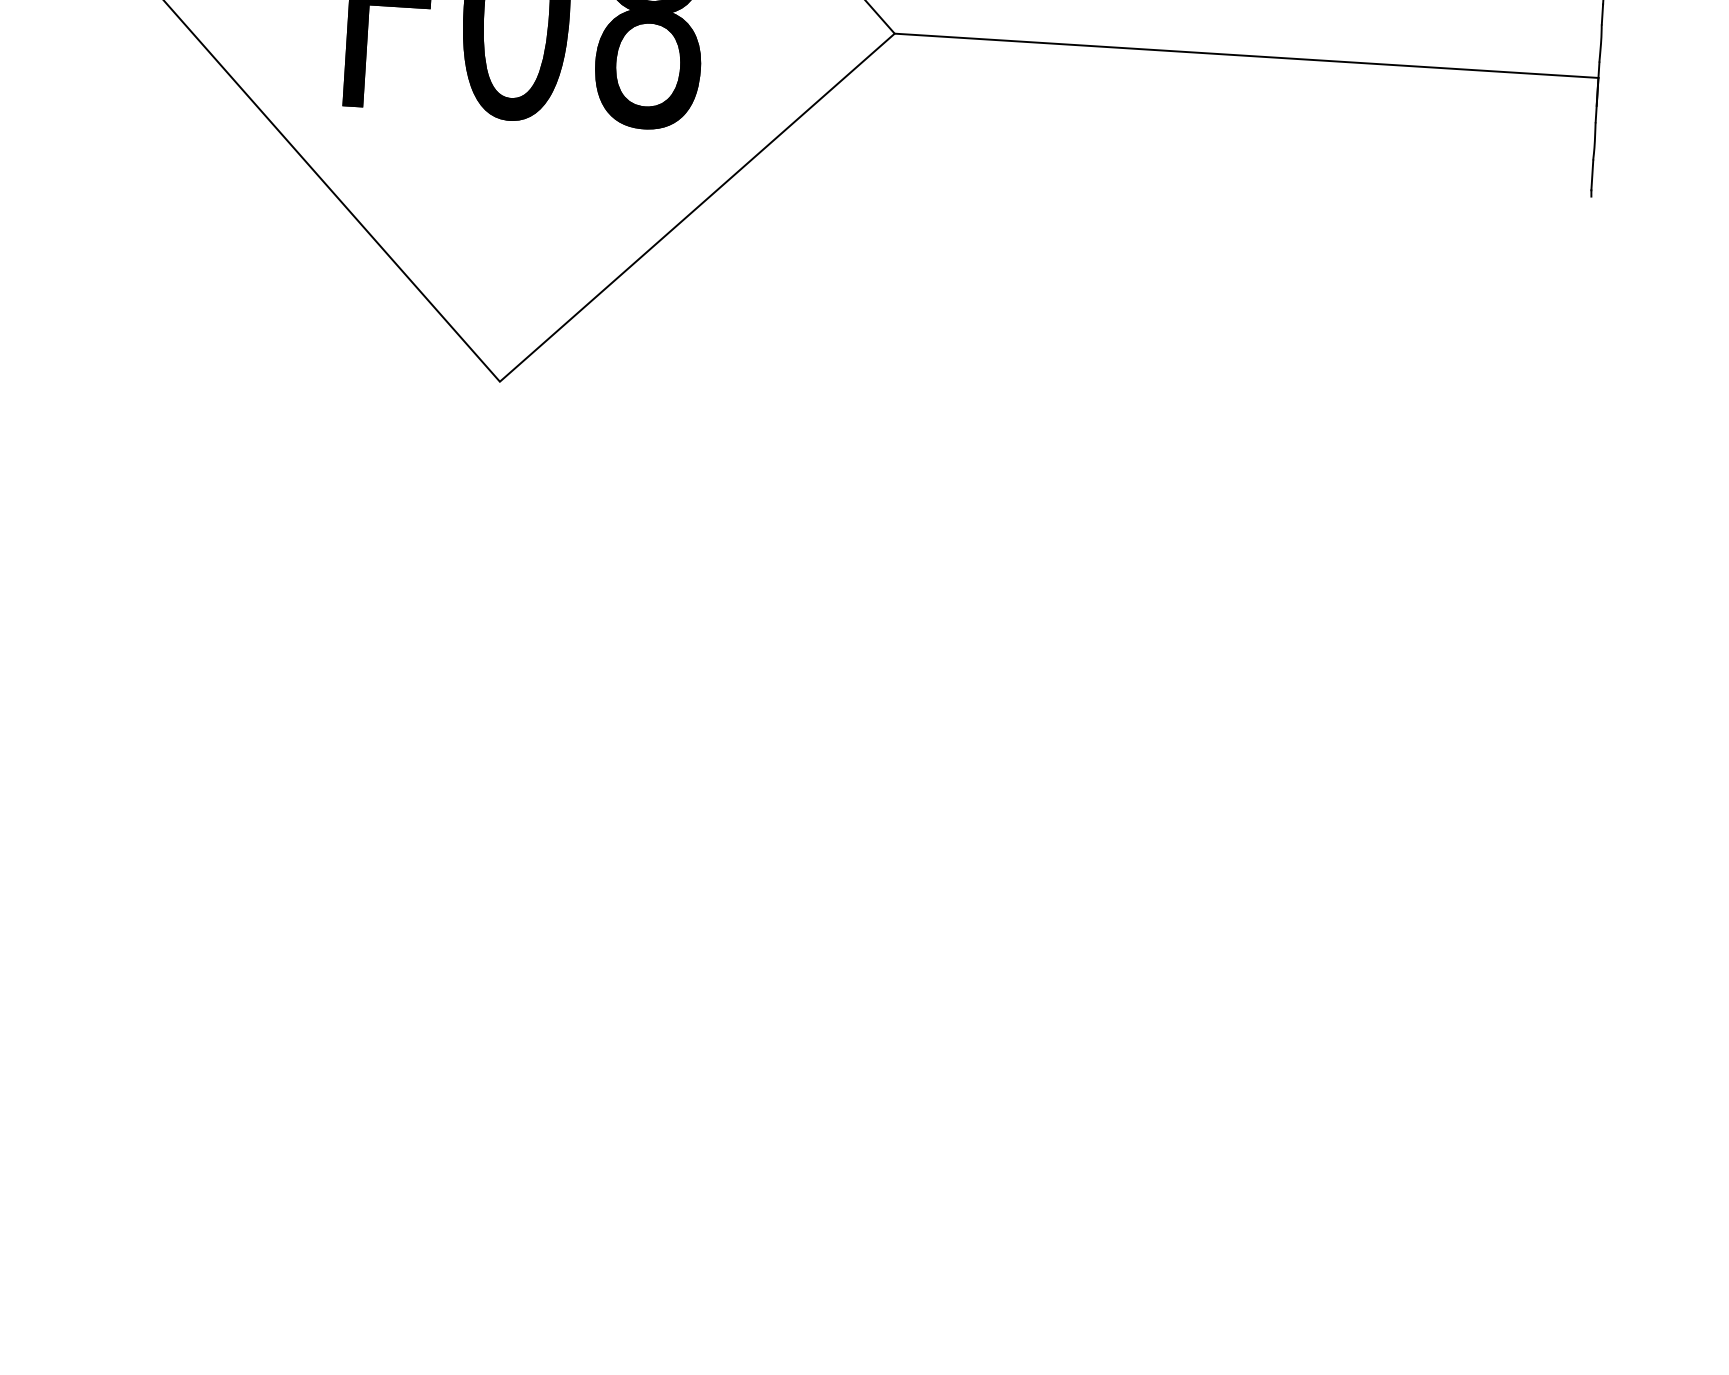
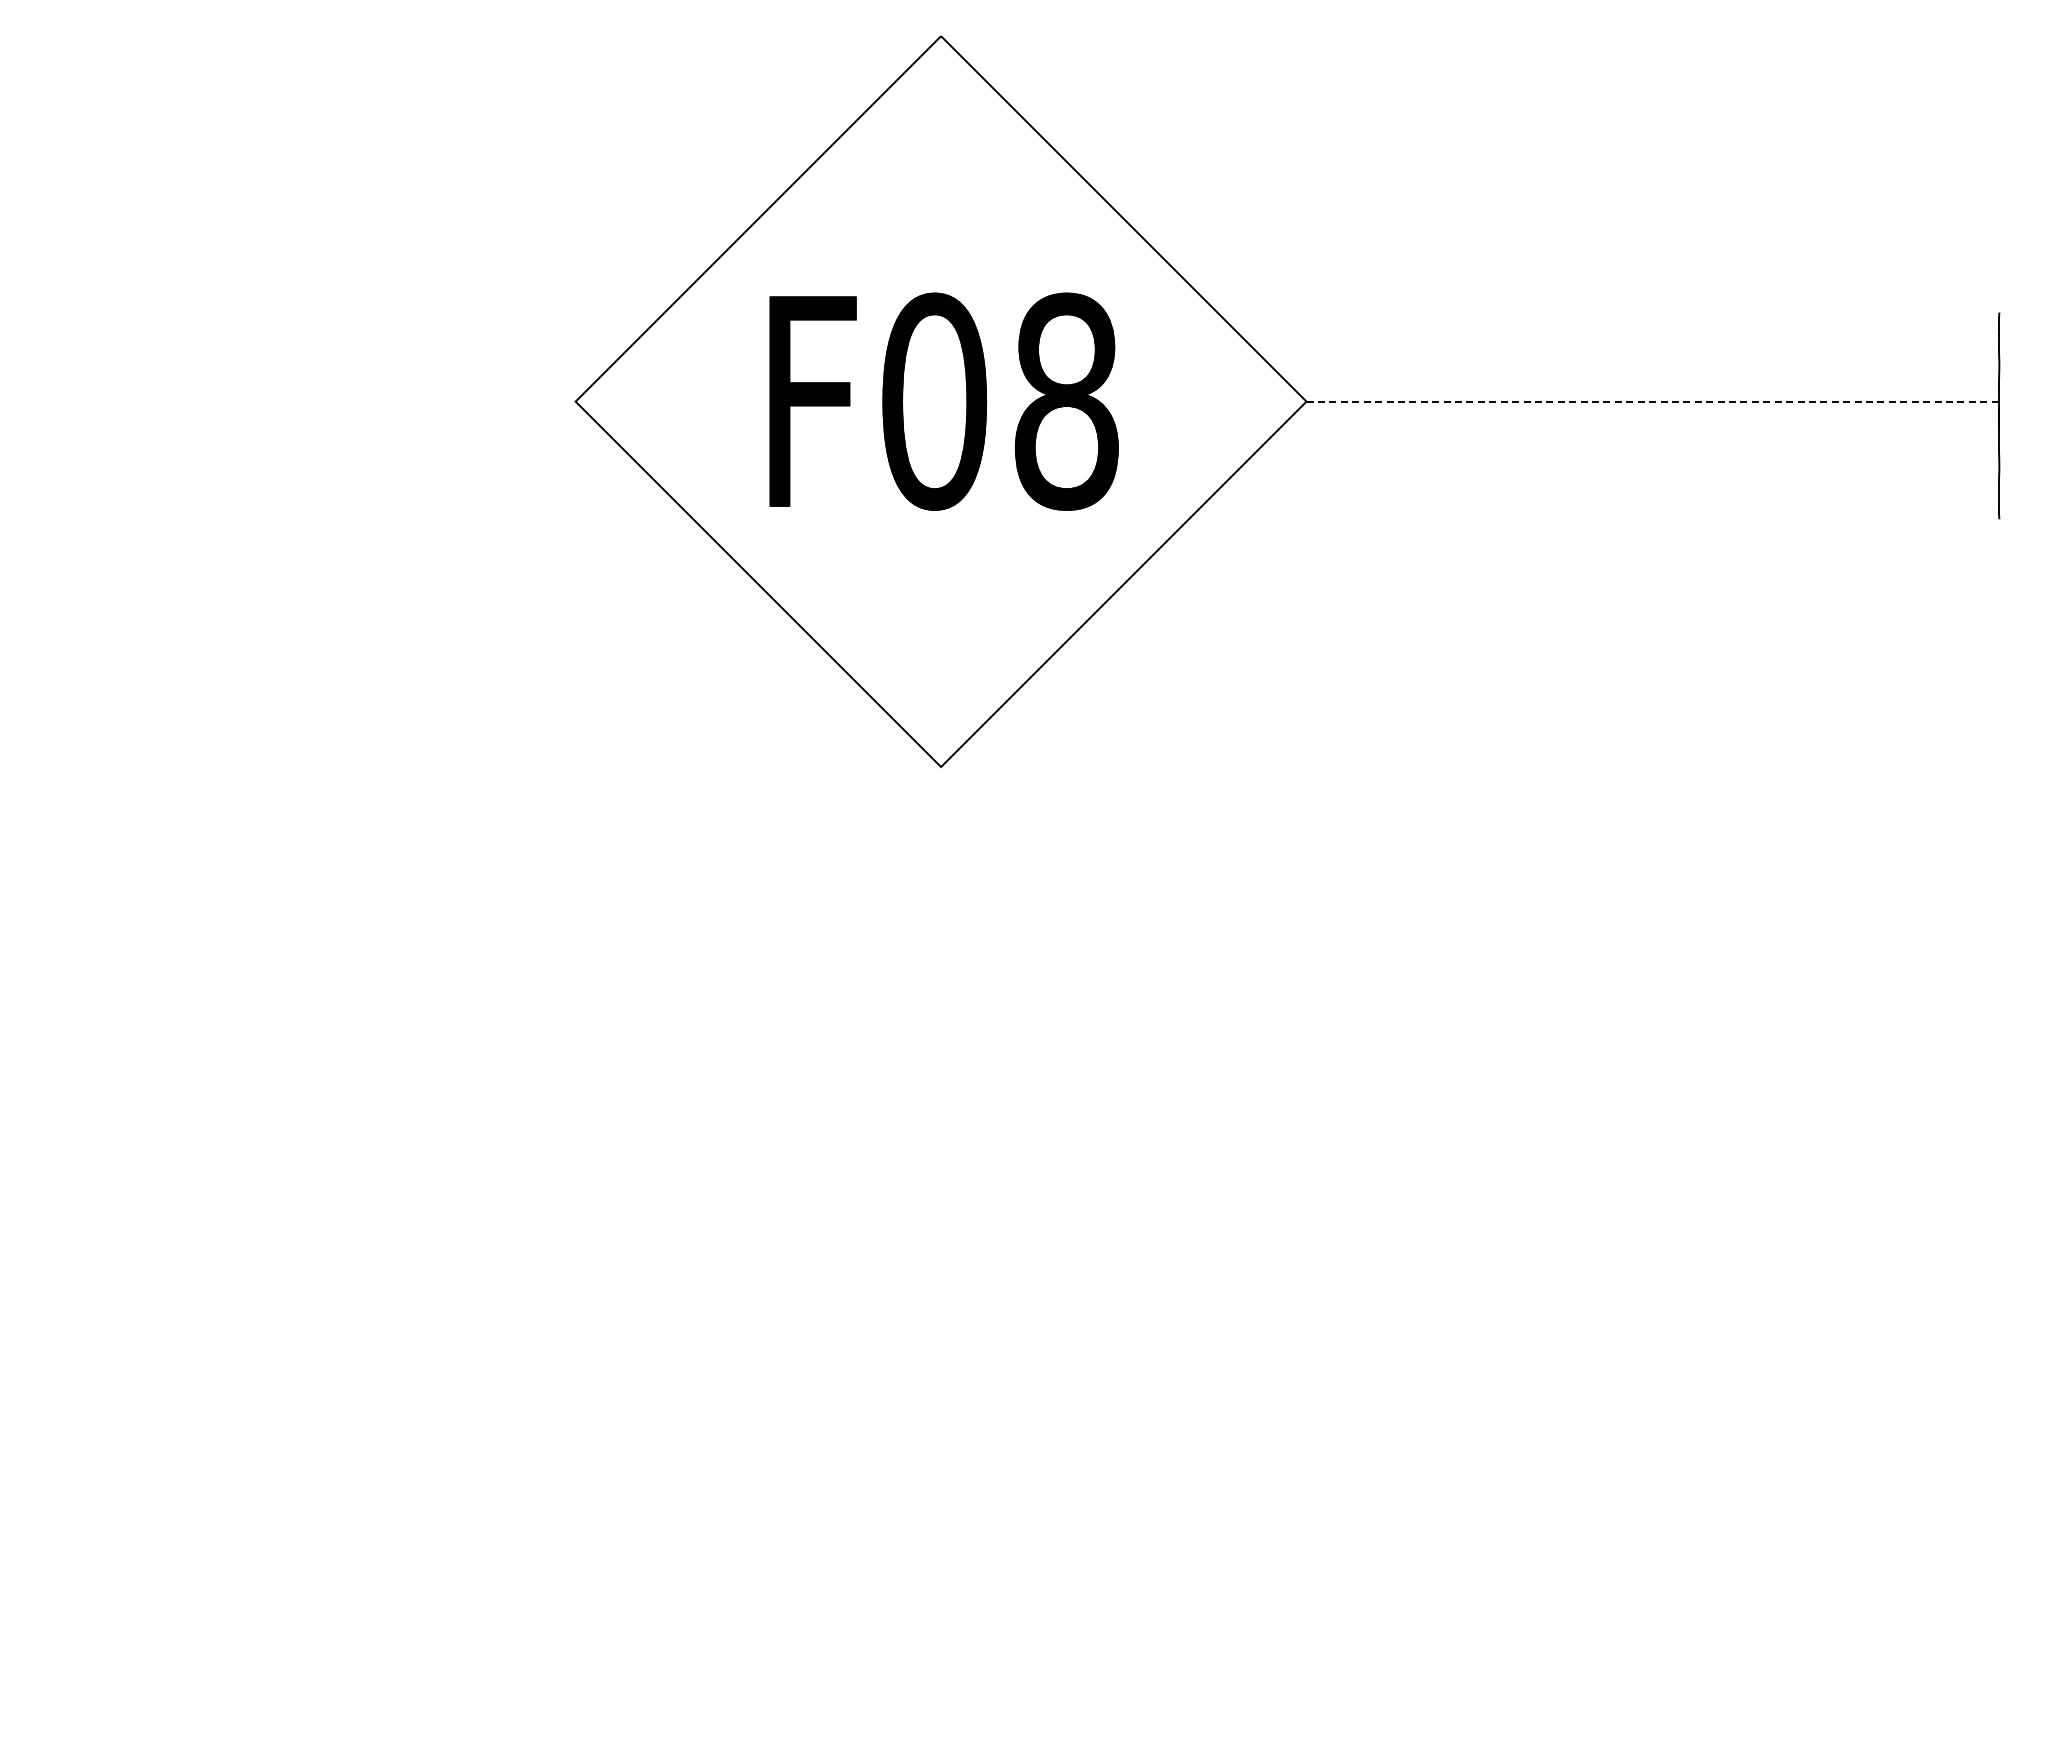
line: (1247, 55) -> (1653, 401), solid -> dashed

